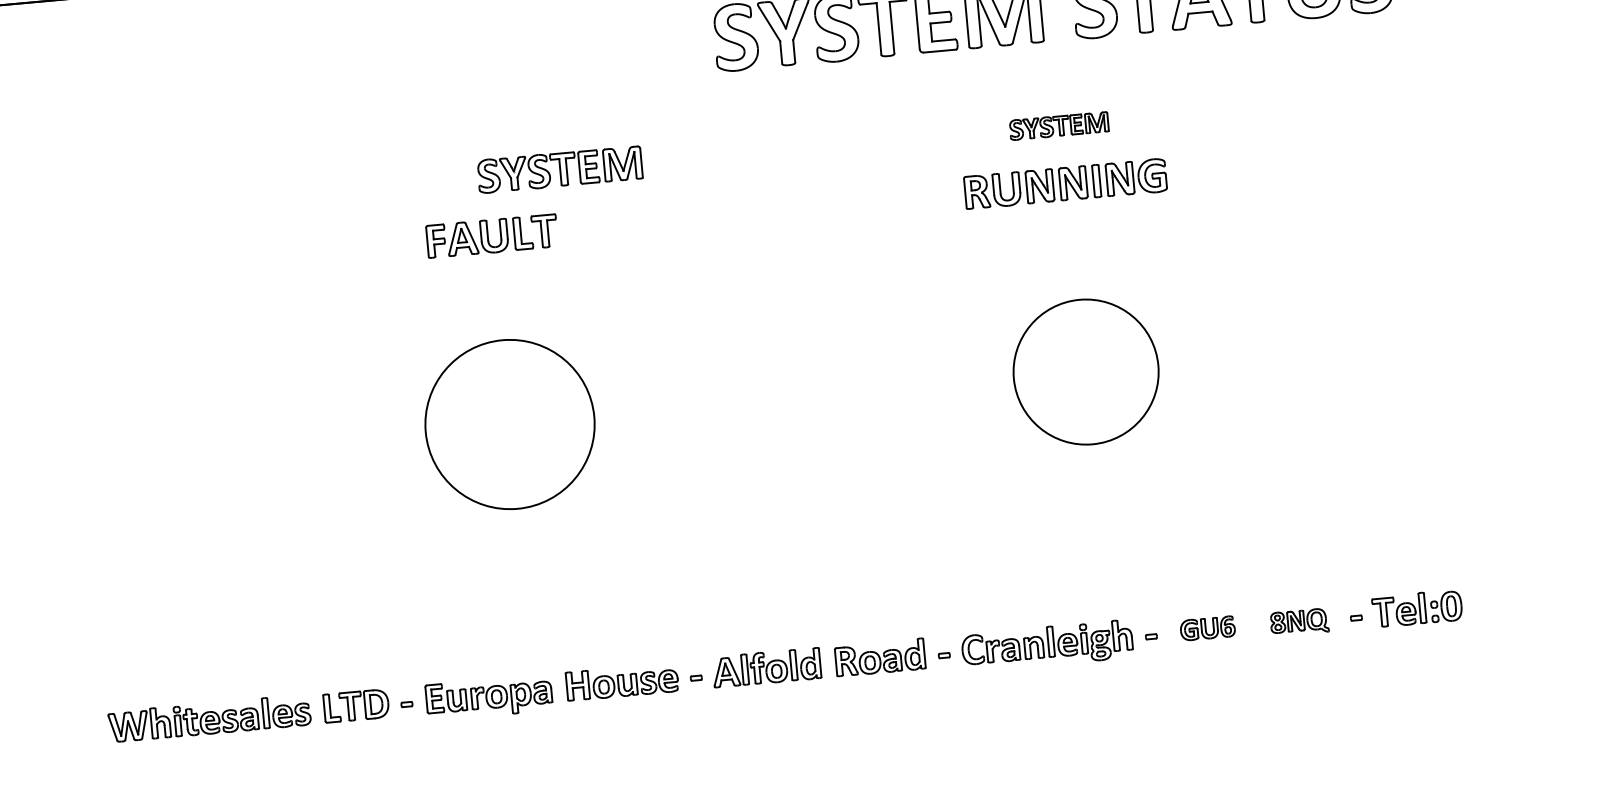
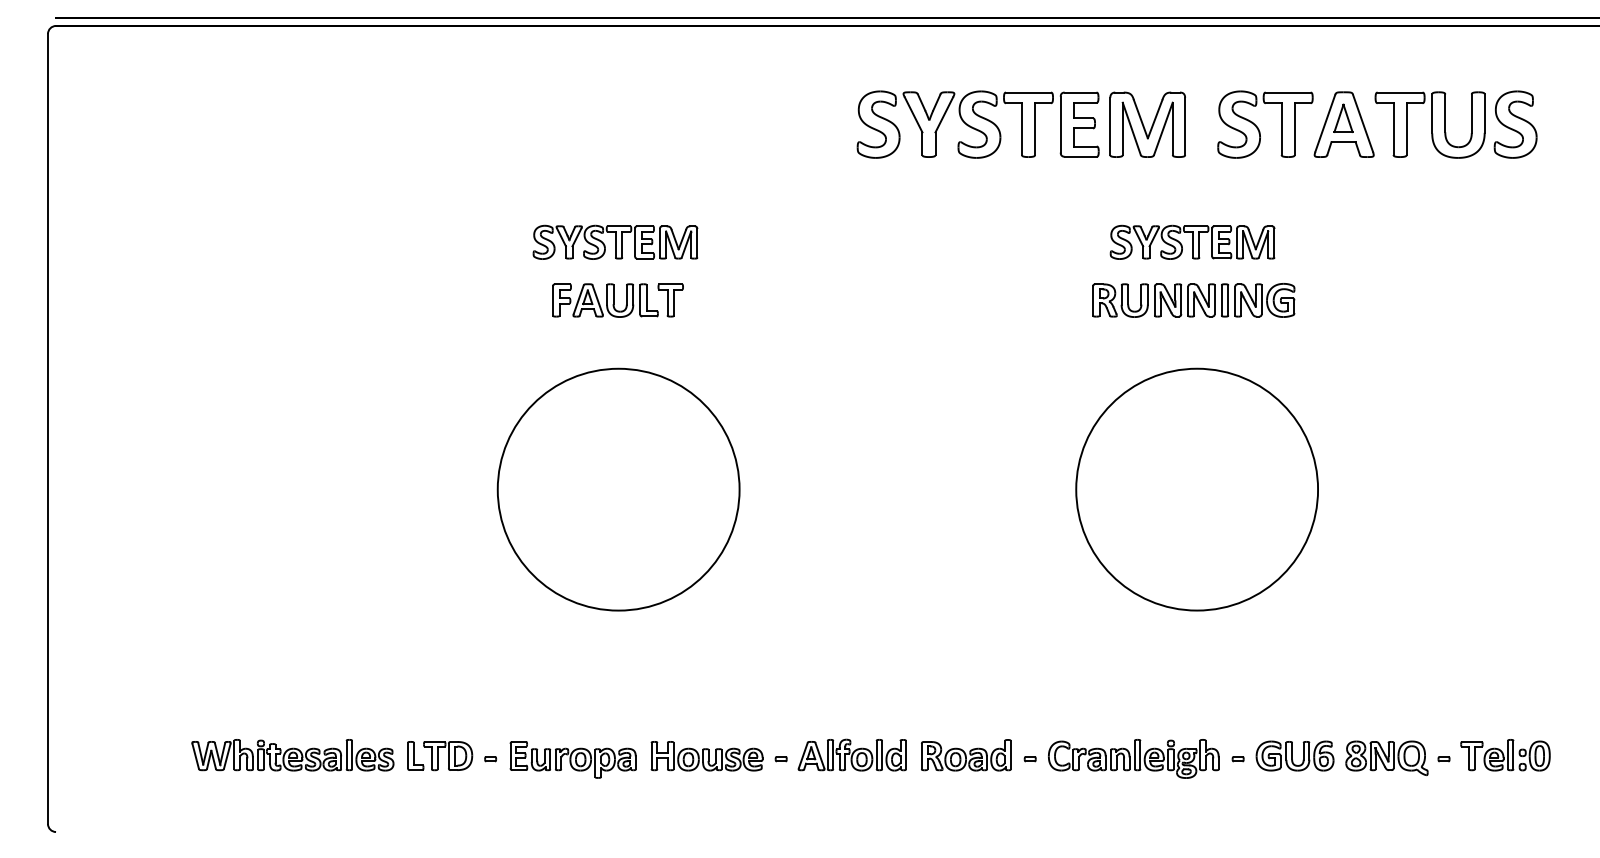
part: (1059, 125) -> (1192, 241), size x1.67
part: (559, 168) -> (615, 241), moved
circle: (1086, 371) -> (1197, 489), size x1.67
circle: (509, 424) -> (618, 489), size x1.43
part: (1299, 622) -> (1386, 758), size x1.43
part: (1207, 628) -> (1294, 755), size x1.43

